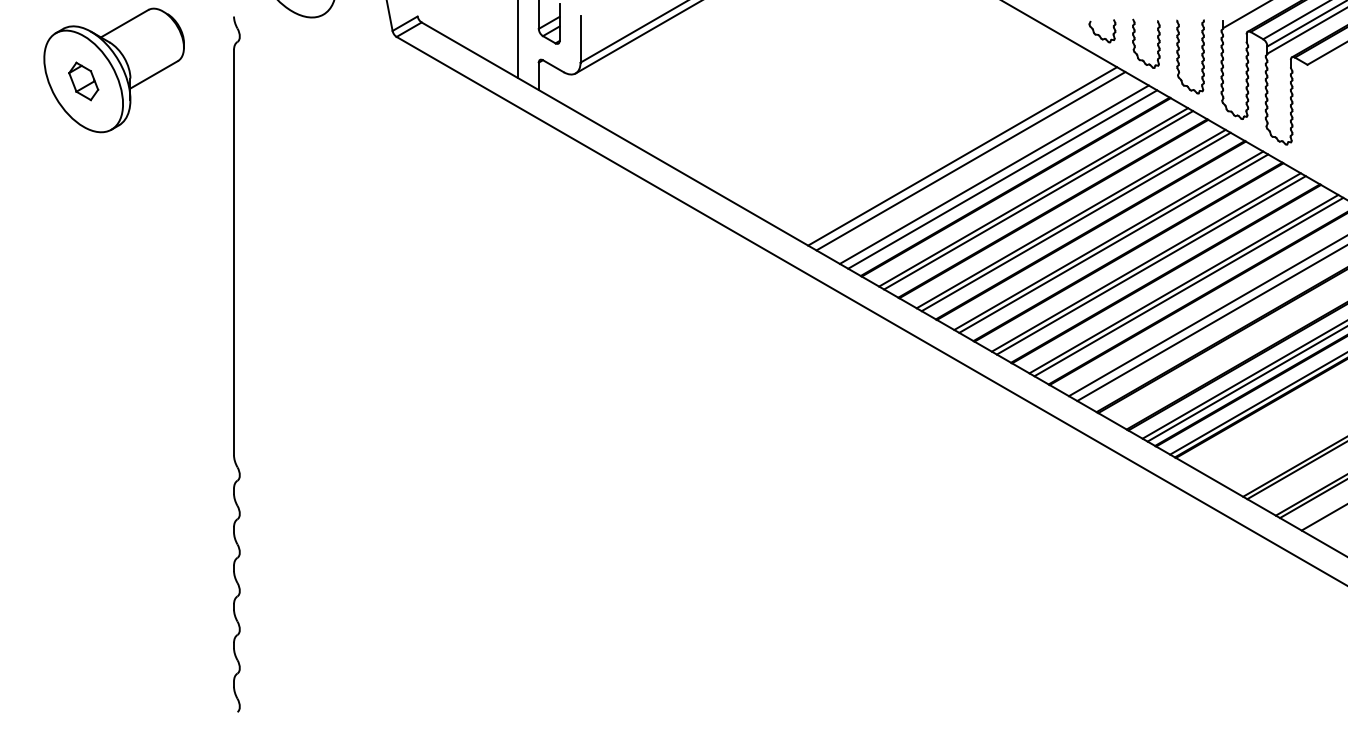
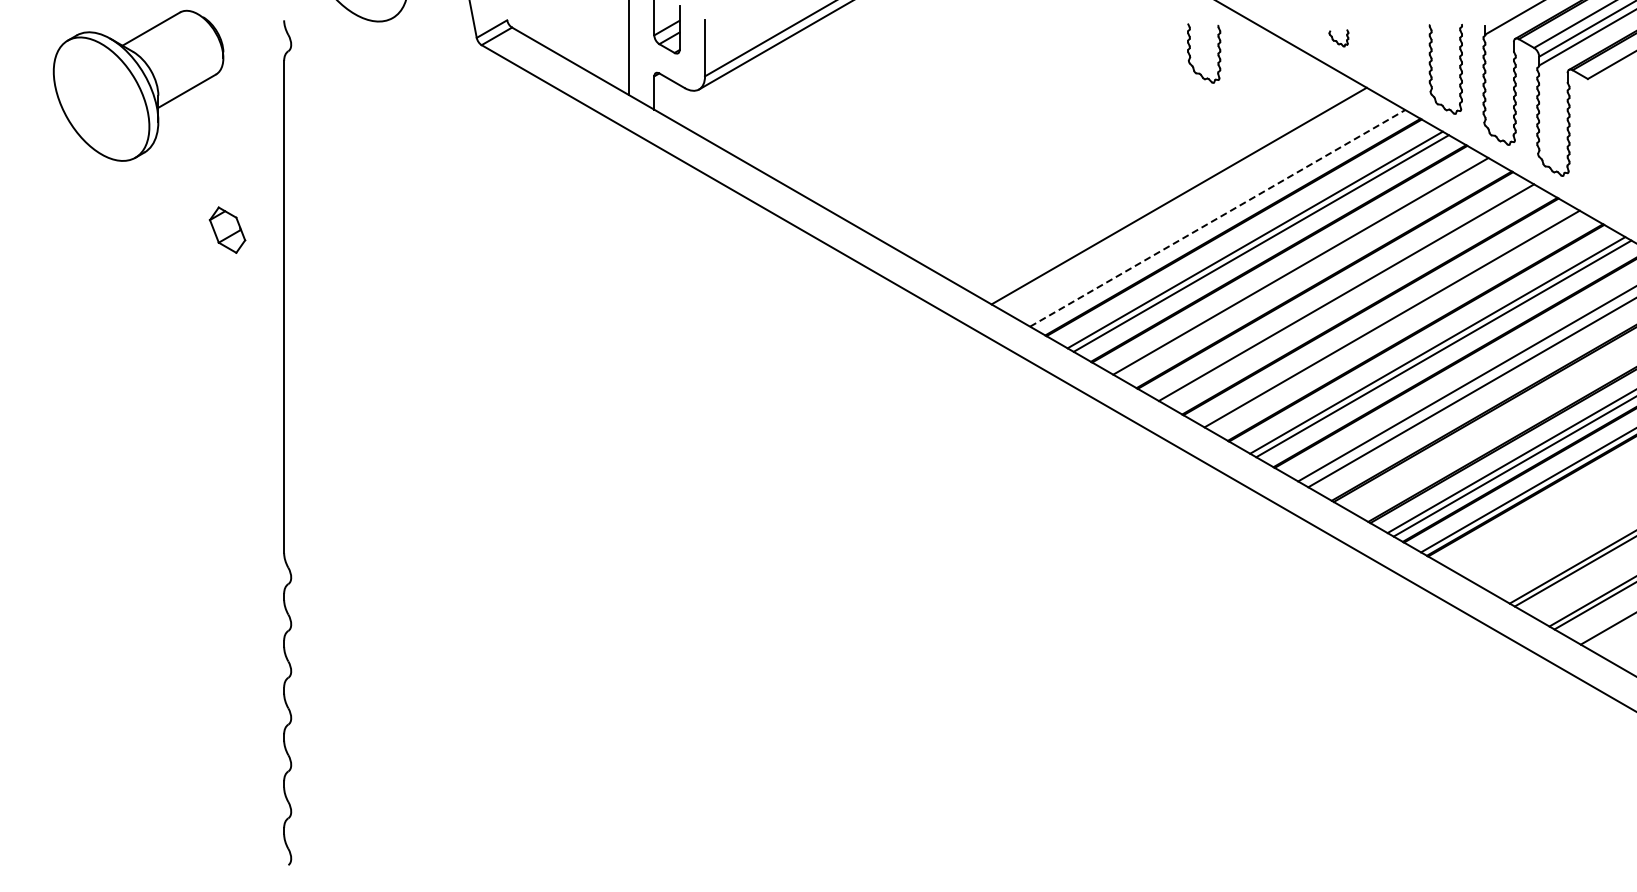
part: (1102, 31) -> (1338, 38), size x0.6
part: (1157, 43) -> (1217, 53), moved
part: (83, 80) -> (227, 229), moved
line: (962, 155) -> (1168, 189), removed
line: (994, 174) -> (1207, 212), removed
line: (1002, 179) -> (1217, 218), solid -> dashed
line: (1075, 221) -> (1306, 269), removed
line: (1113, 243) -> (1352, 295), removed
line: (1150, 265) -> (1397, 322), removed

